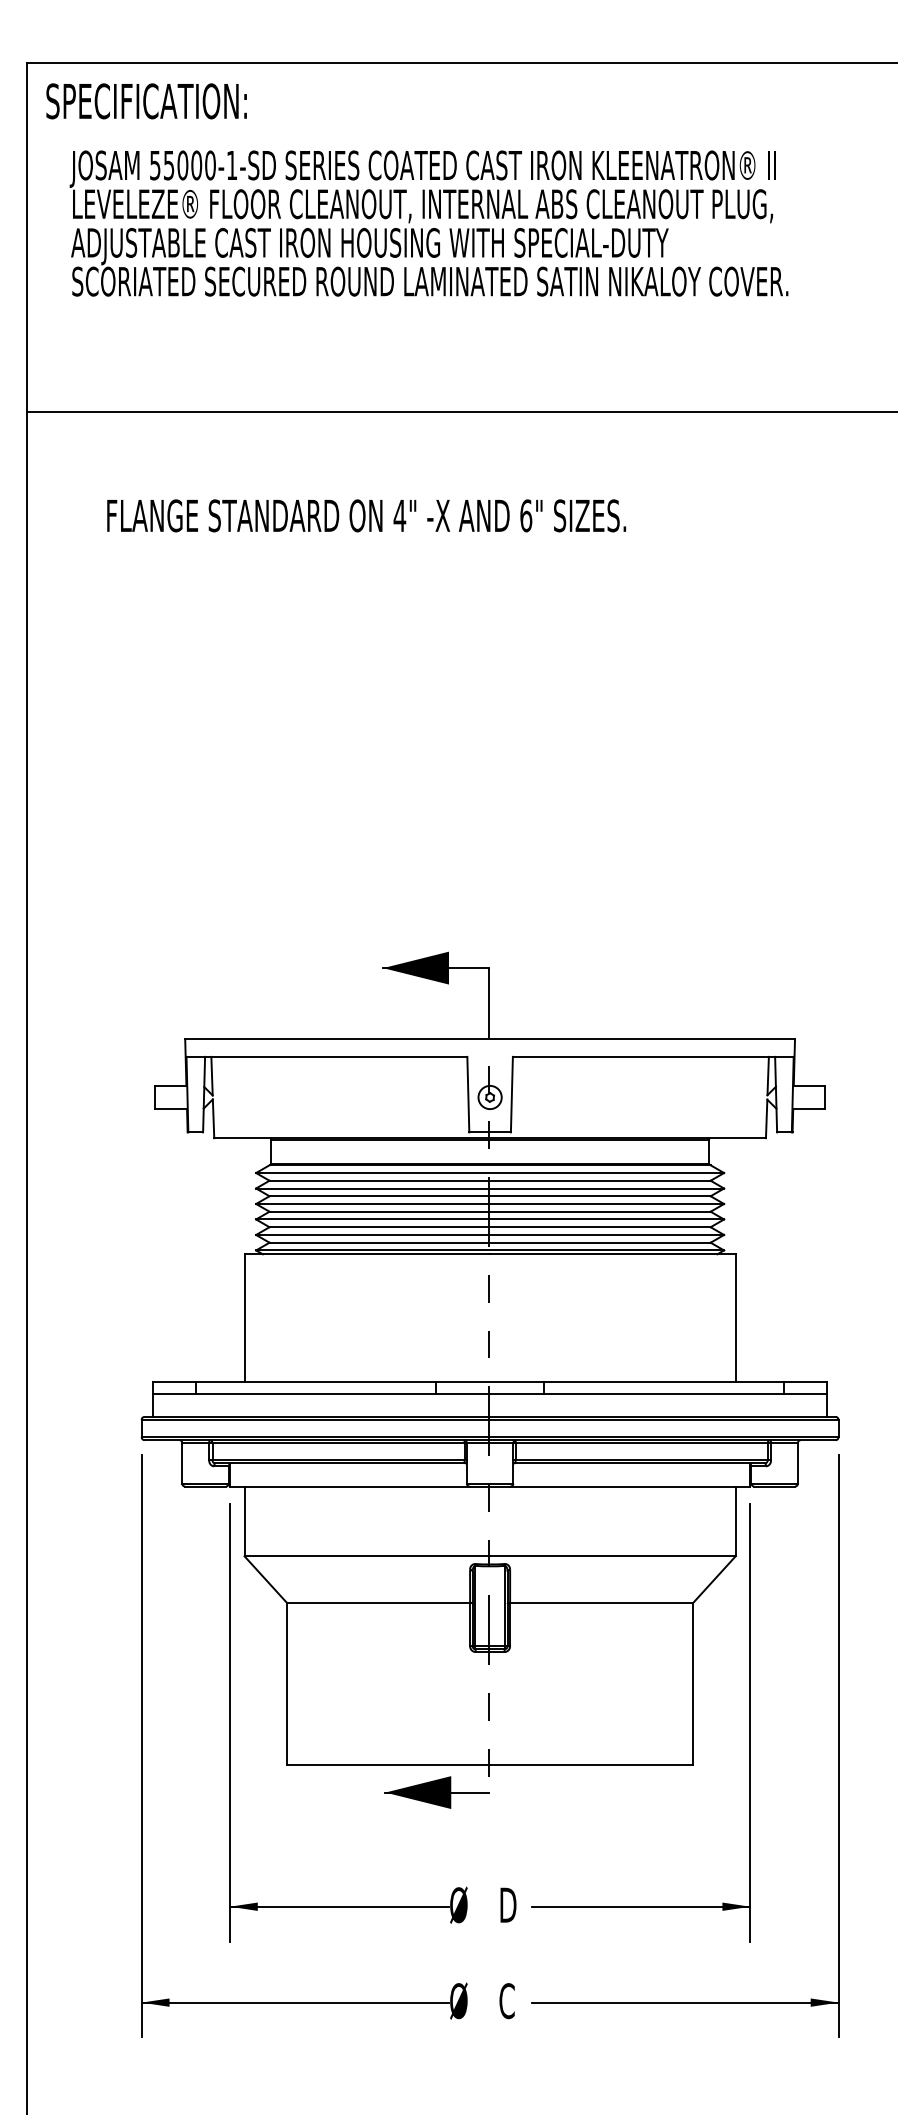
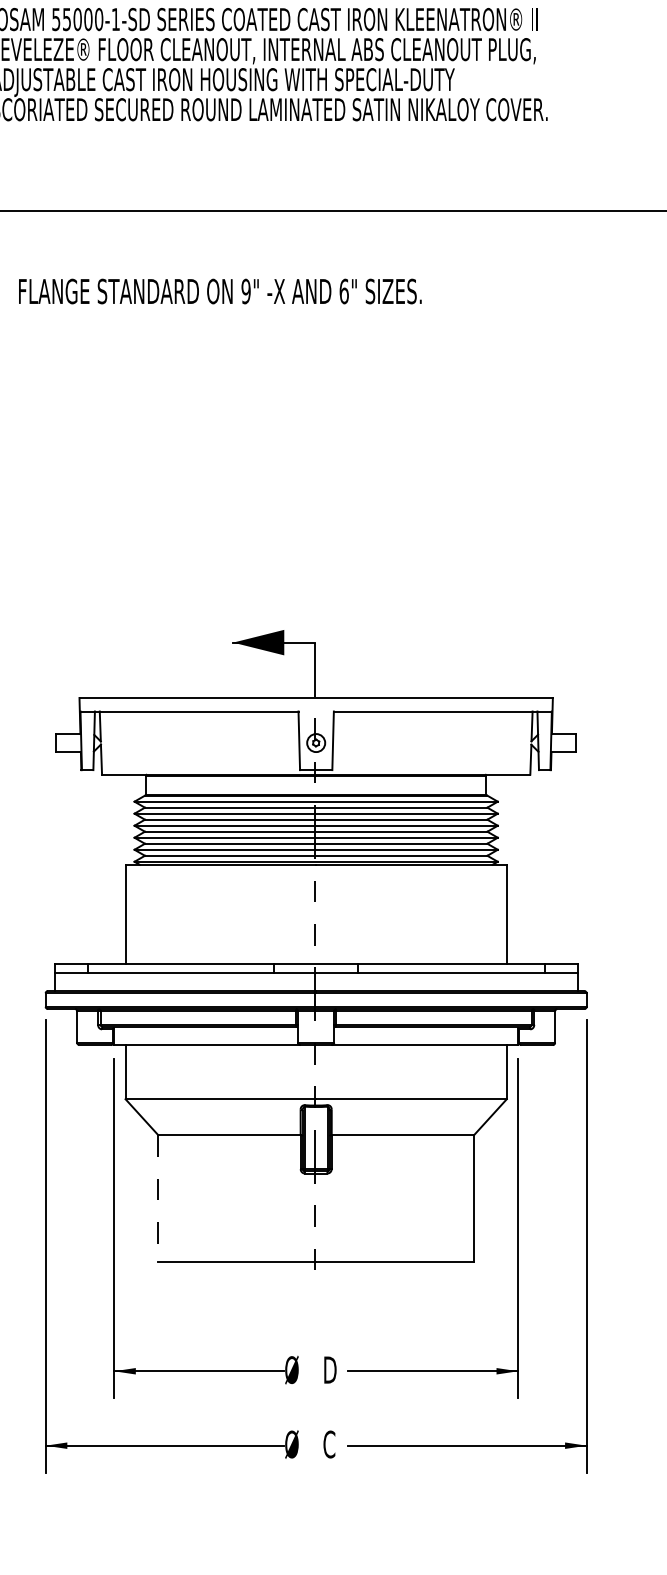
text: (399, 515) -> (245, 291), 4" -> 9"
line: (286, 1684) -> (158, 1198), solid -> dashed
part: (436, 1792) -> (274, 1282), removed

